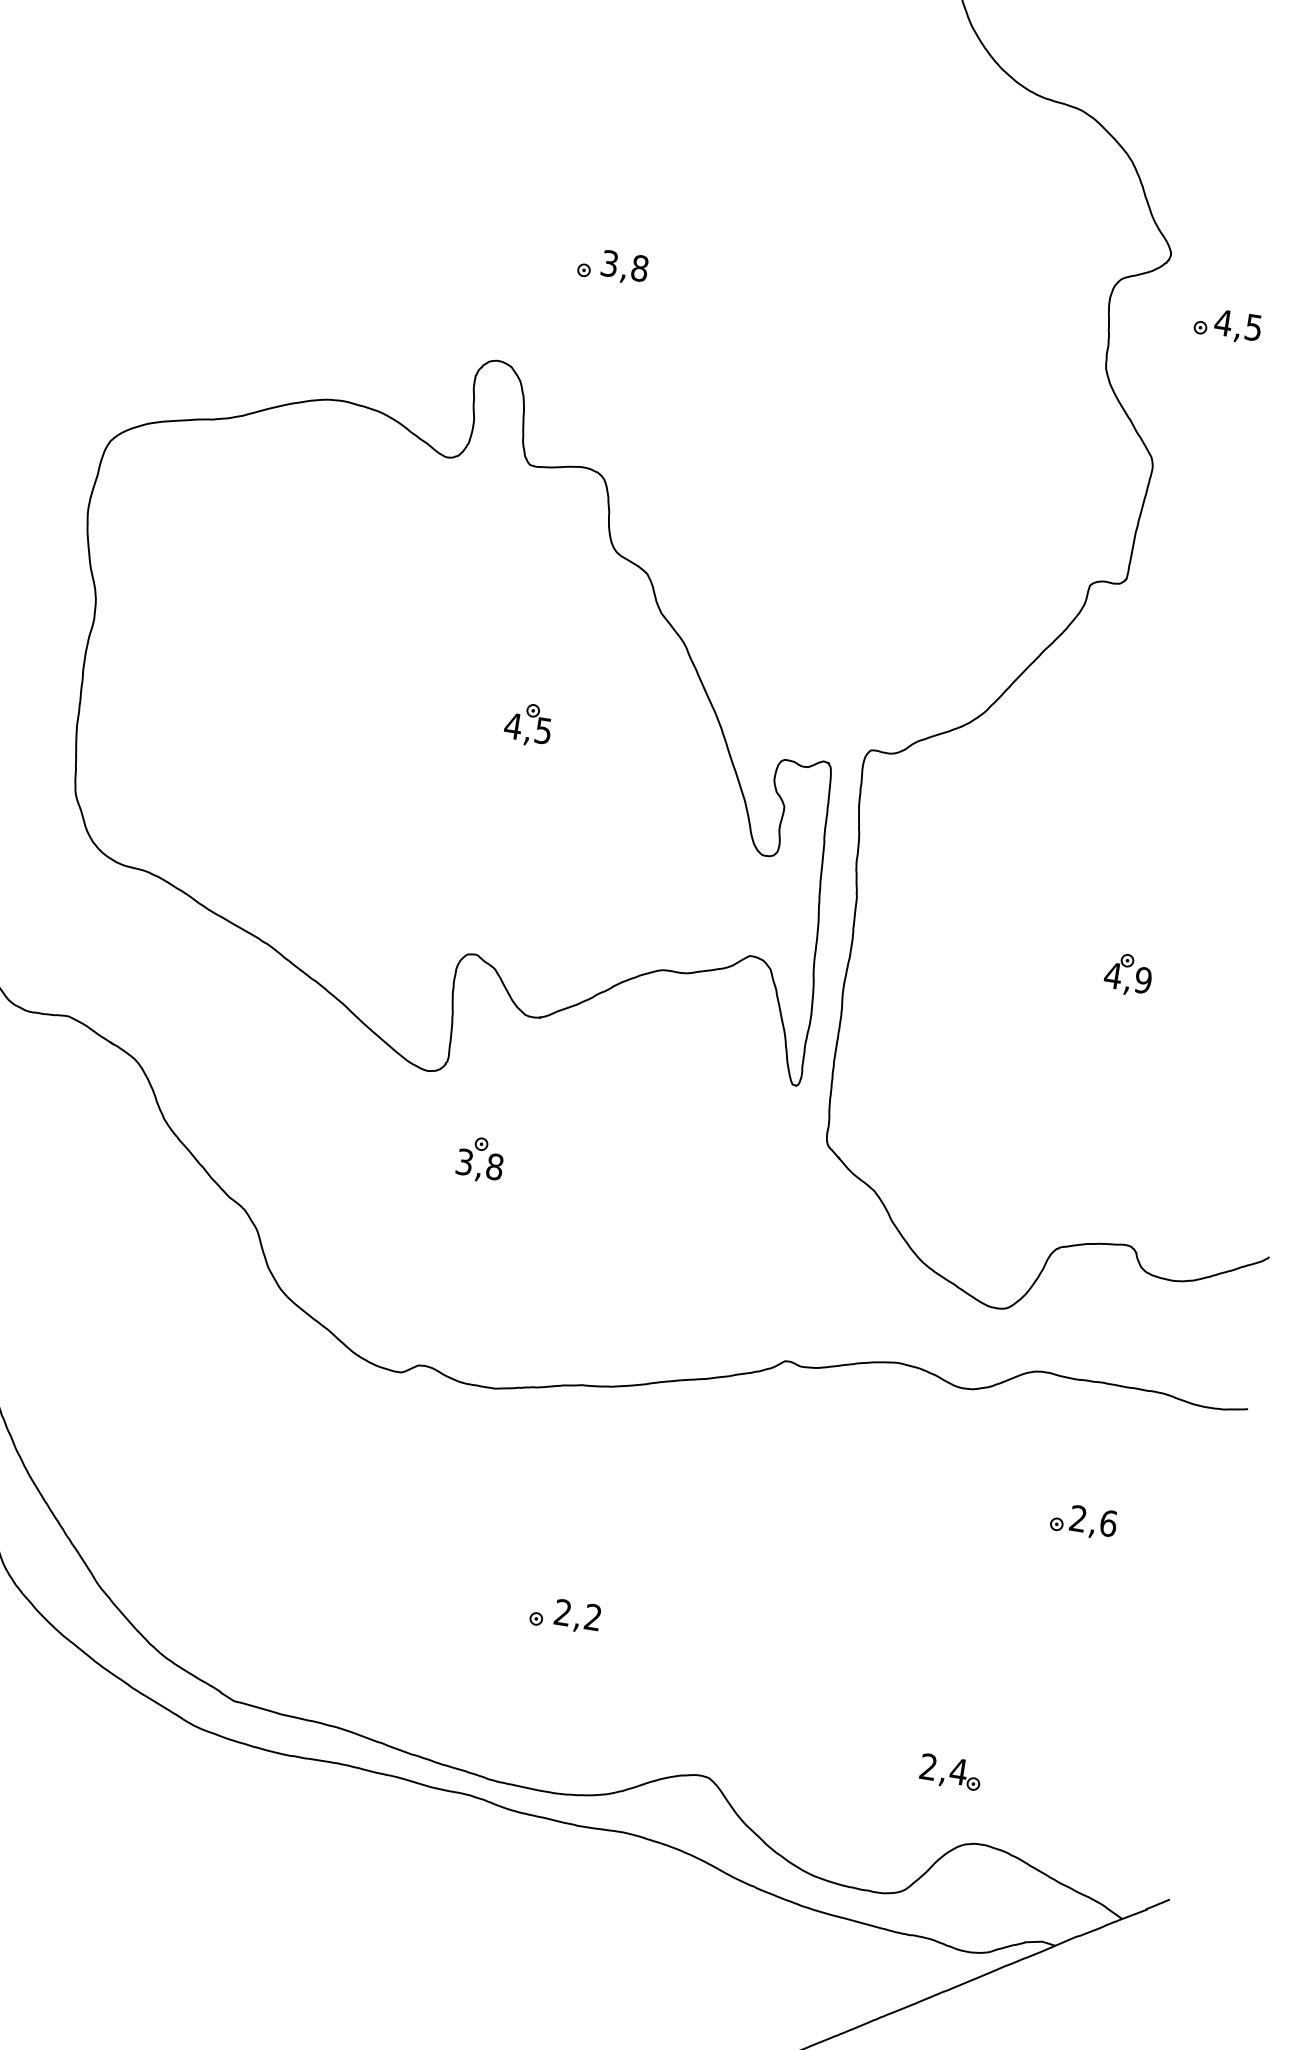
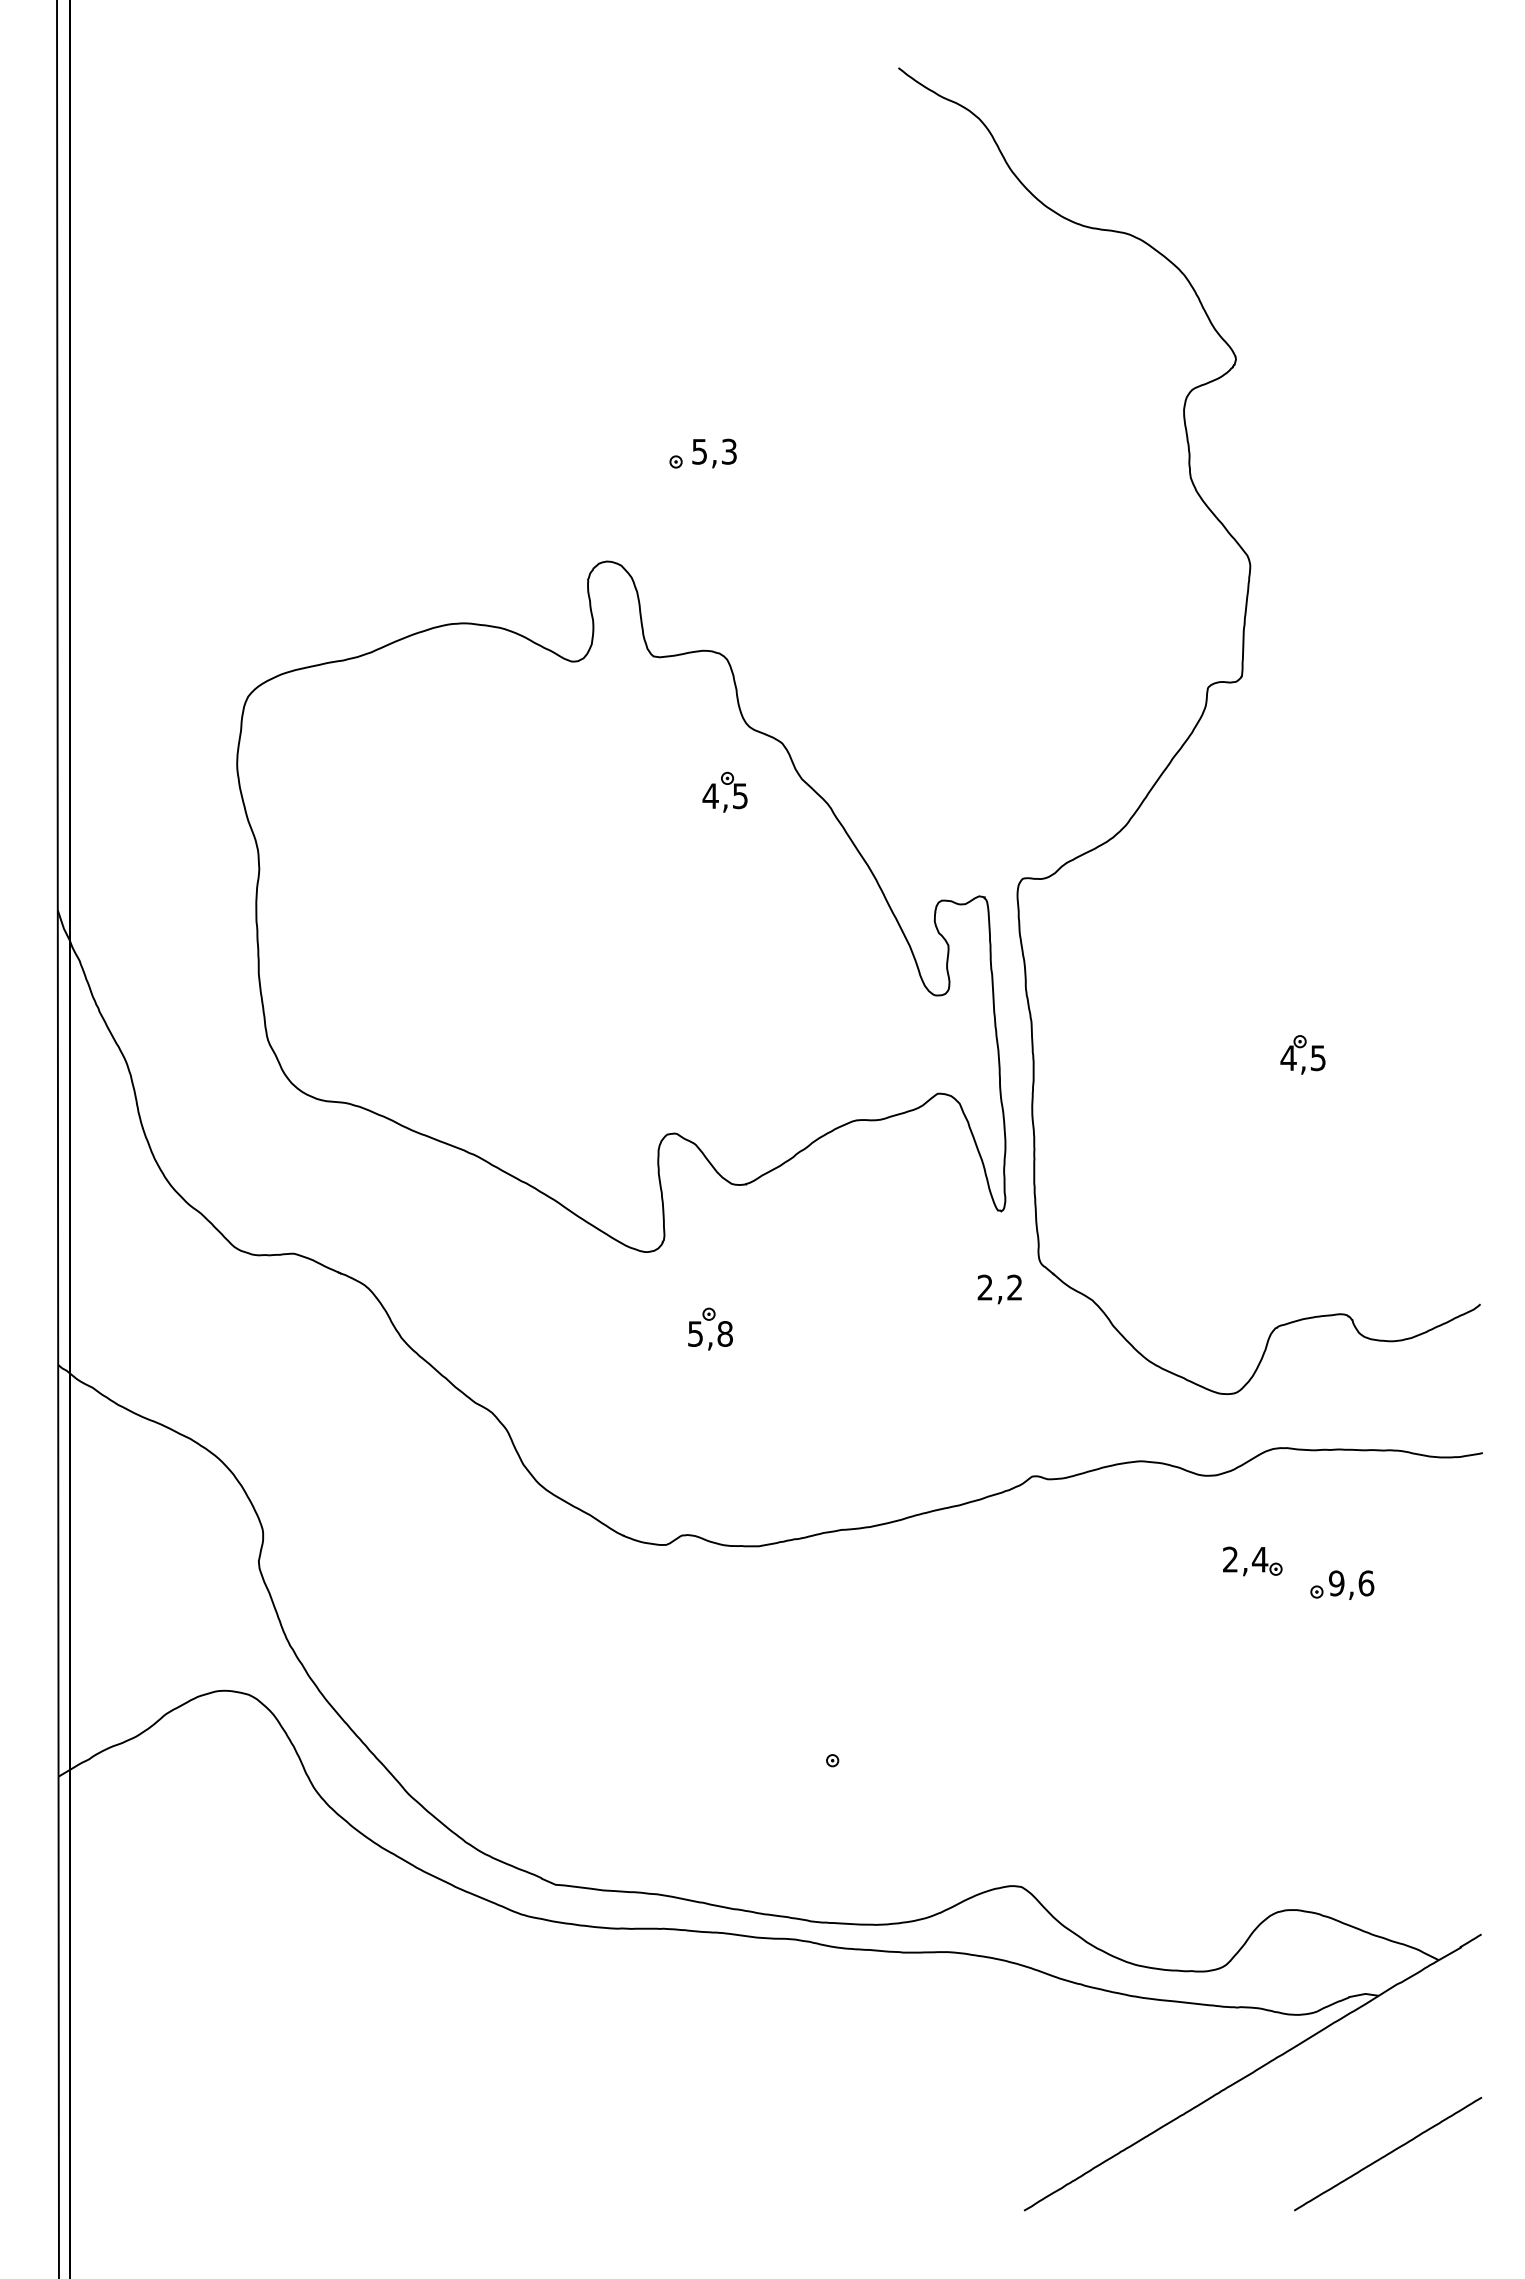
text: (625, 265) -> (715, 451), 3,8 -> 5,3
part: (1227, 324) -> (1300, 417), removed
part: (529, 716) -> (724, 784), moved
text: (1142, 979) -> (1317, 1057), 4,9 -> 4,5
text: (464, 1161) -> (695, 1333), 3,8 -> 5,8
text: (1078, 1518) -> (1336, 1583), 2,6 -> 9,6
text: (577, 1616) -> (999, 1289), moved
part: (950, 1772) -> (1252, 1561), moved

